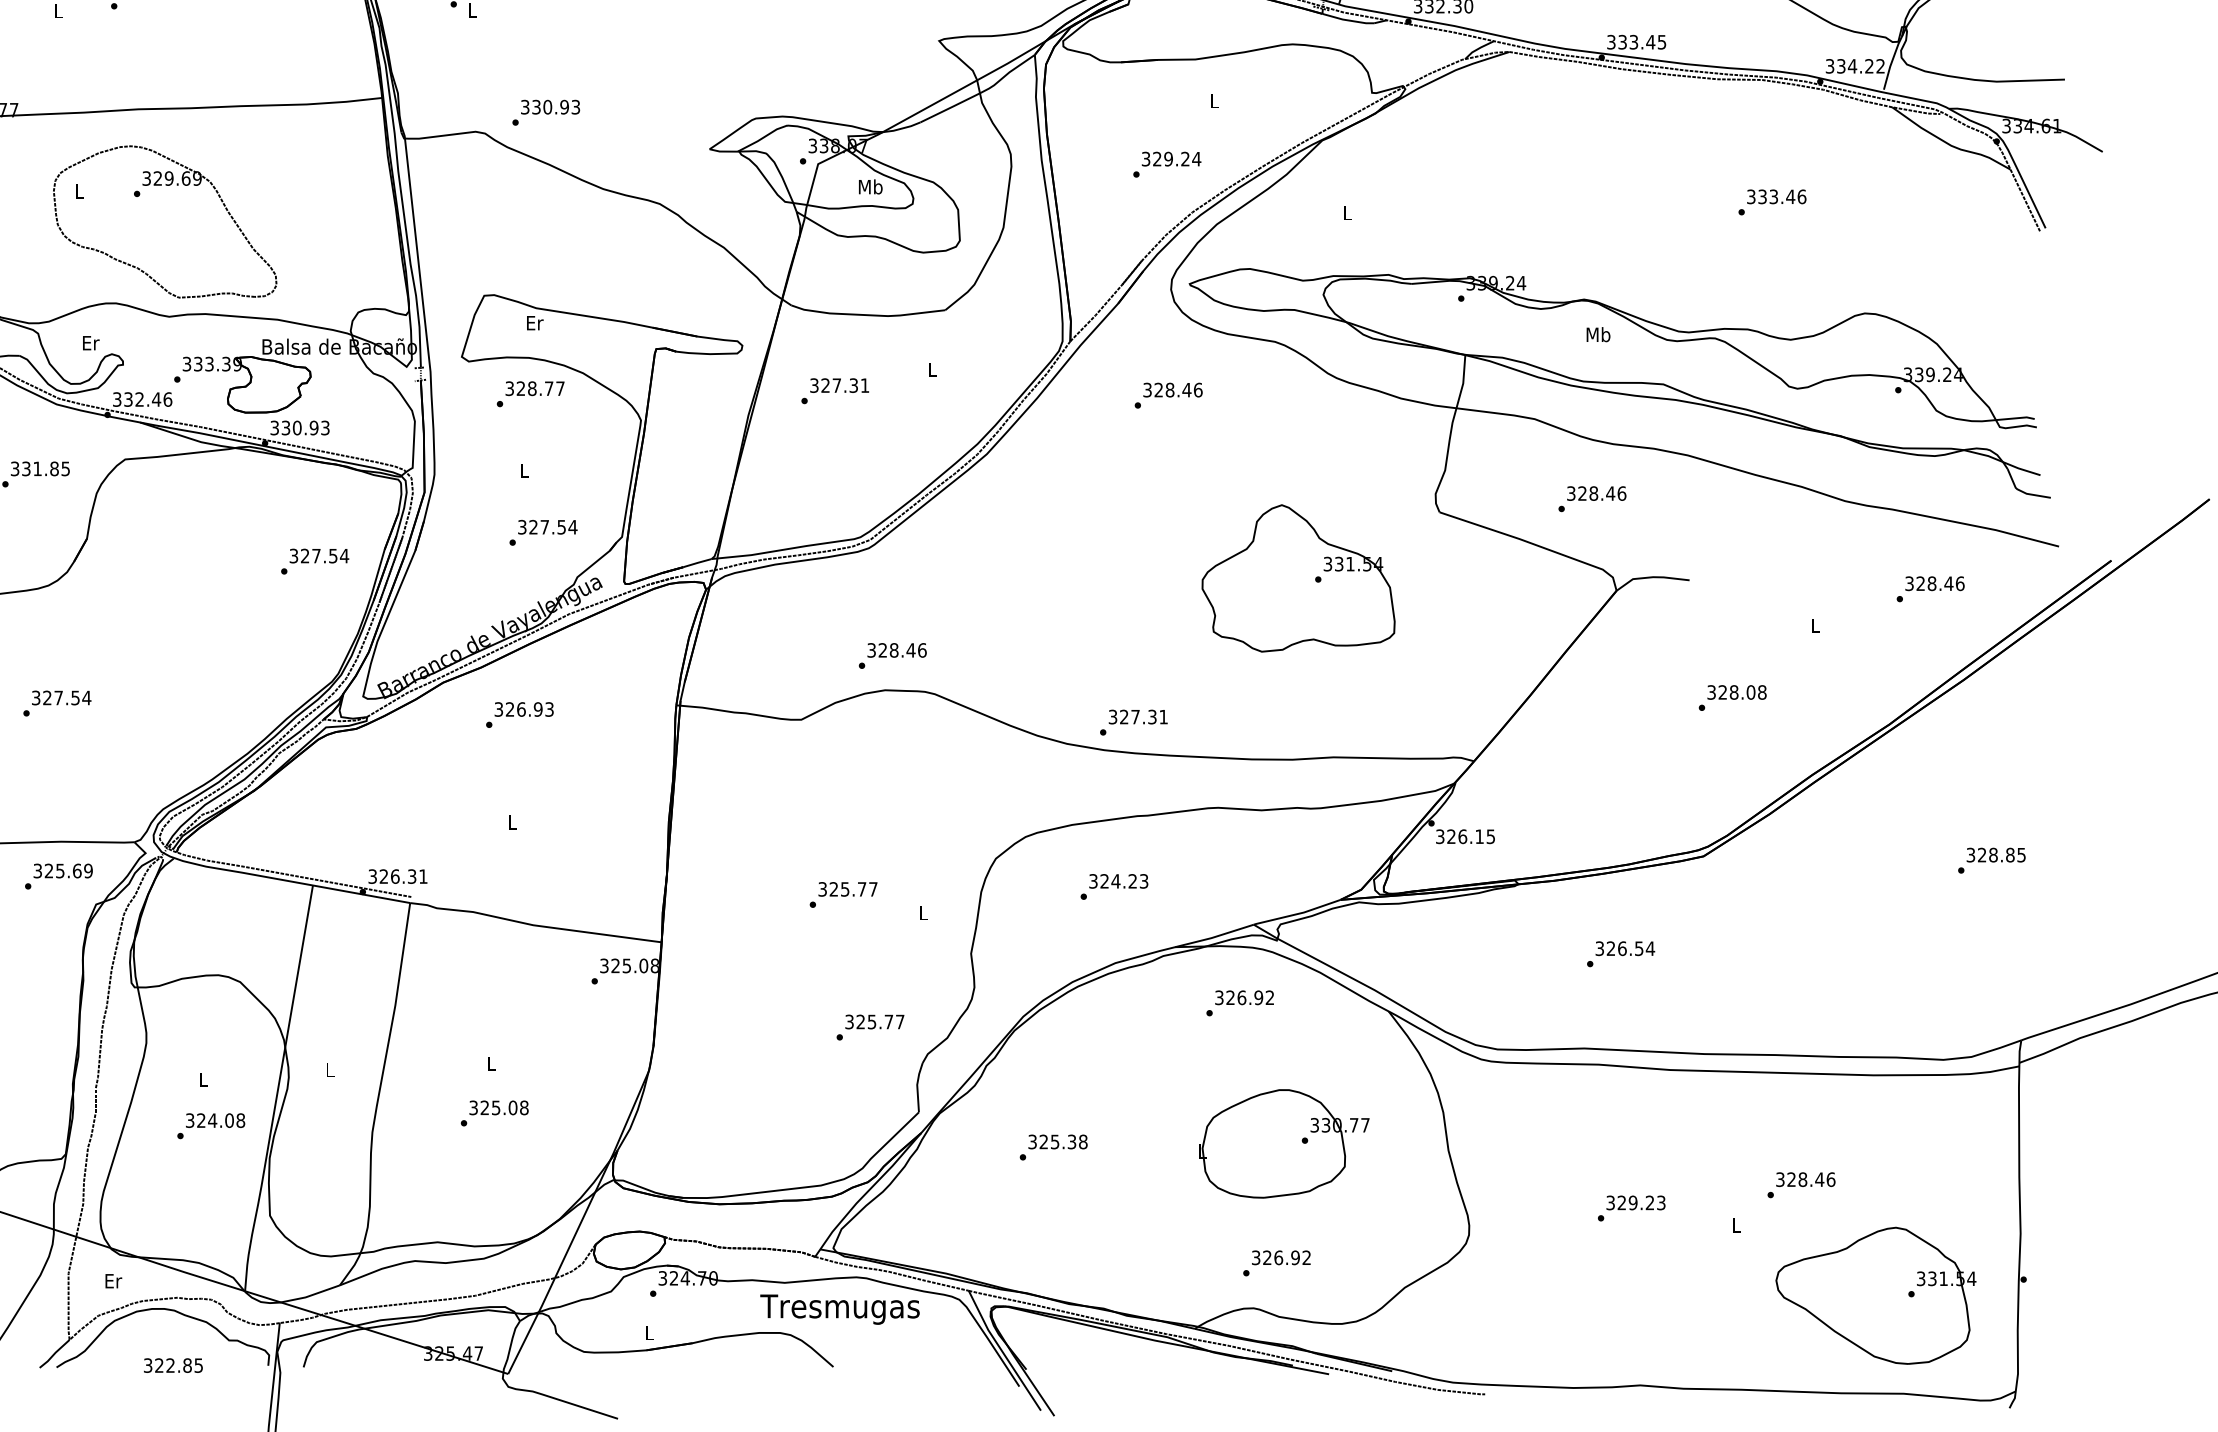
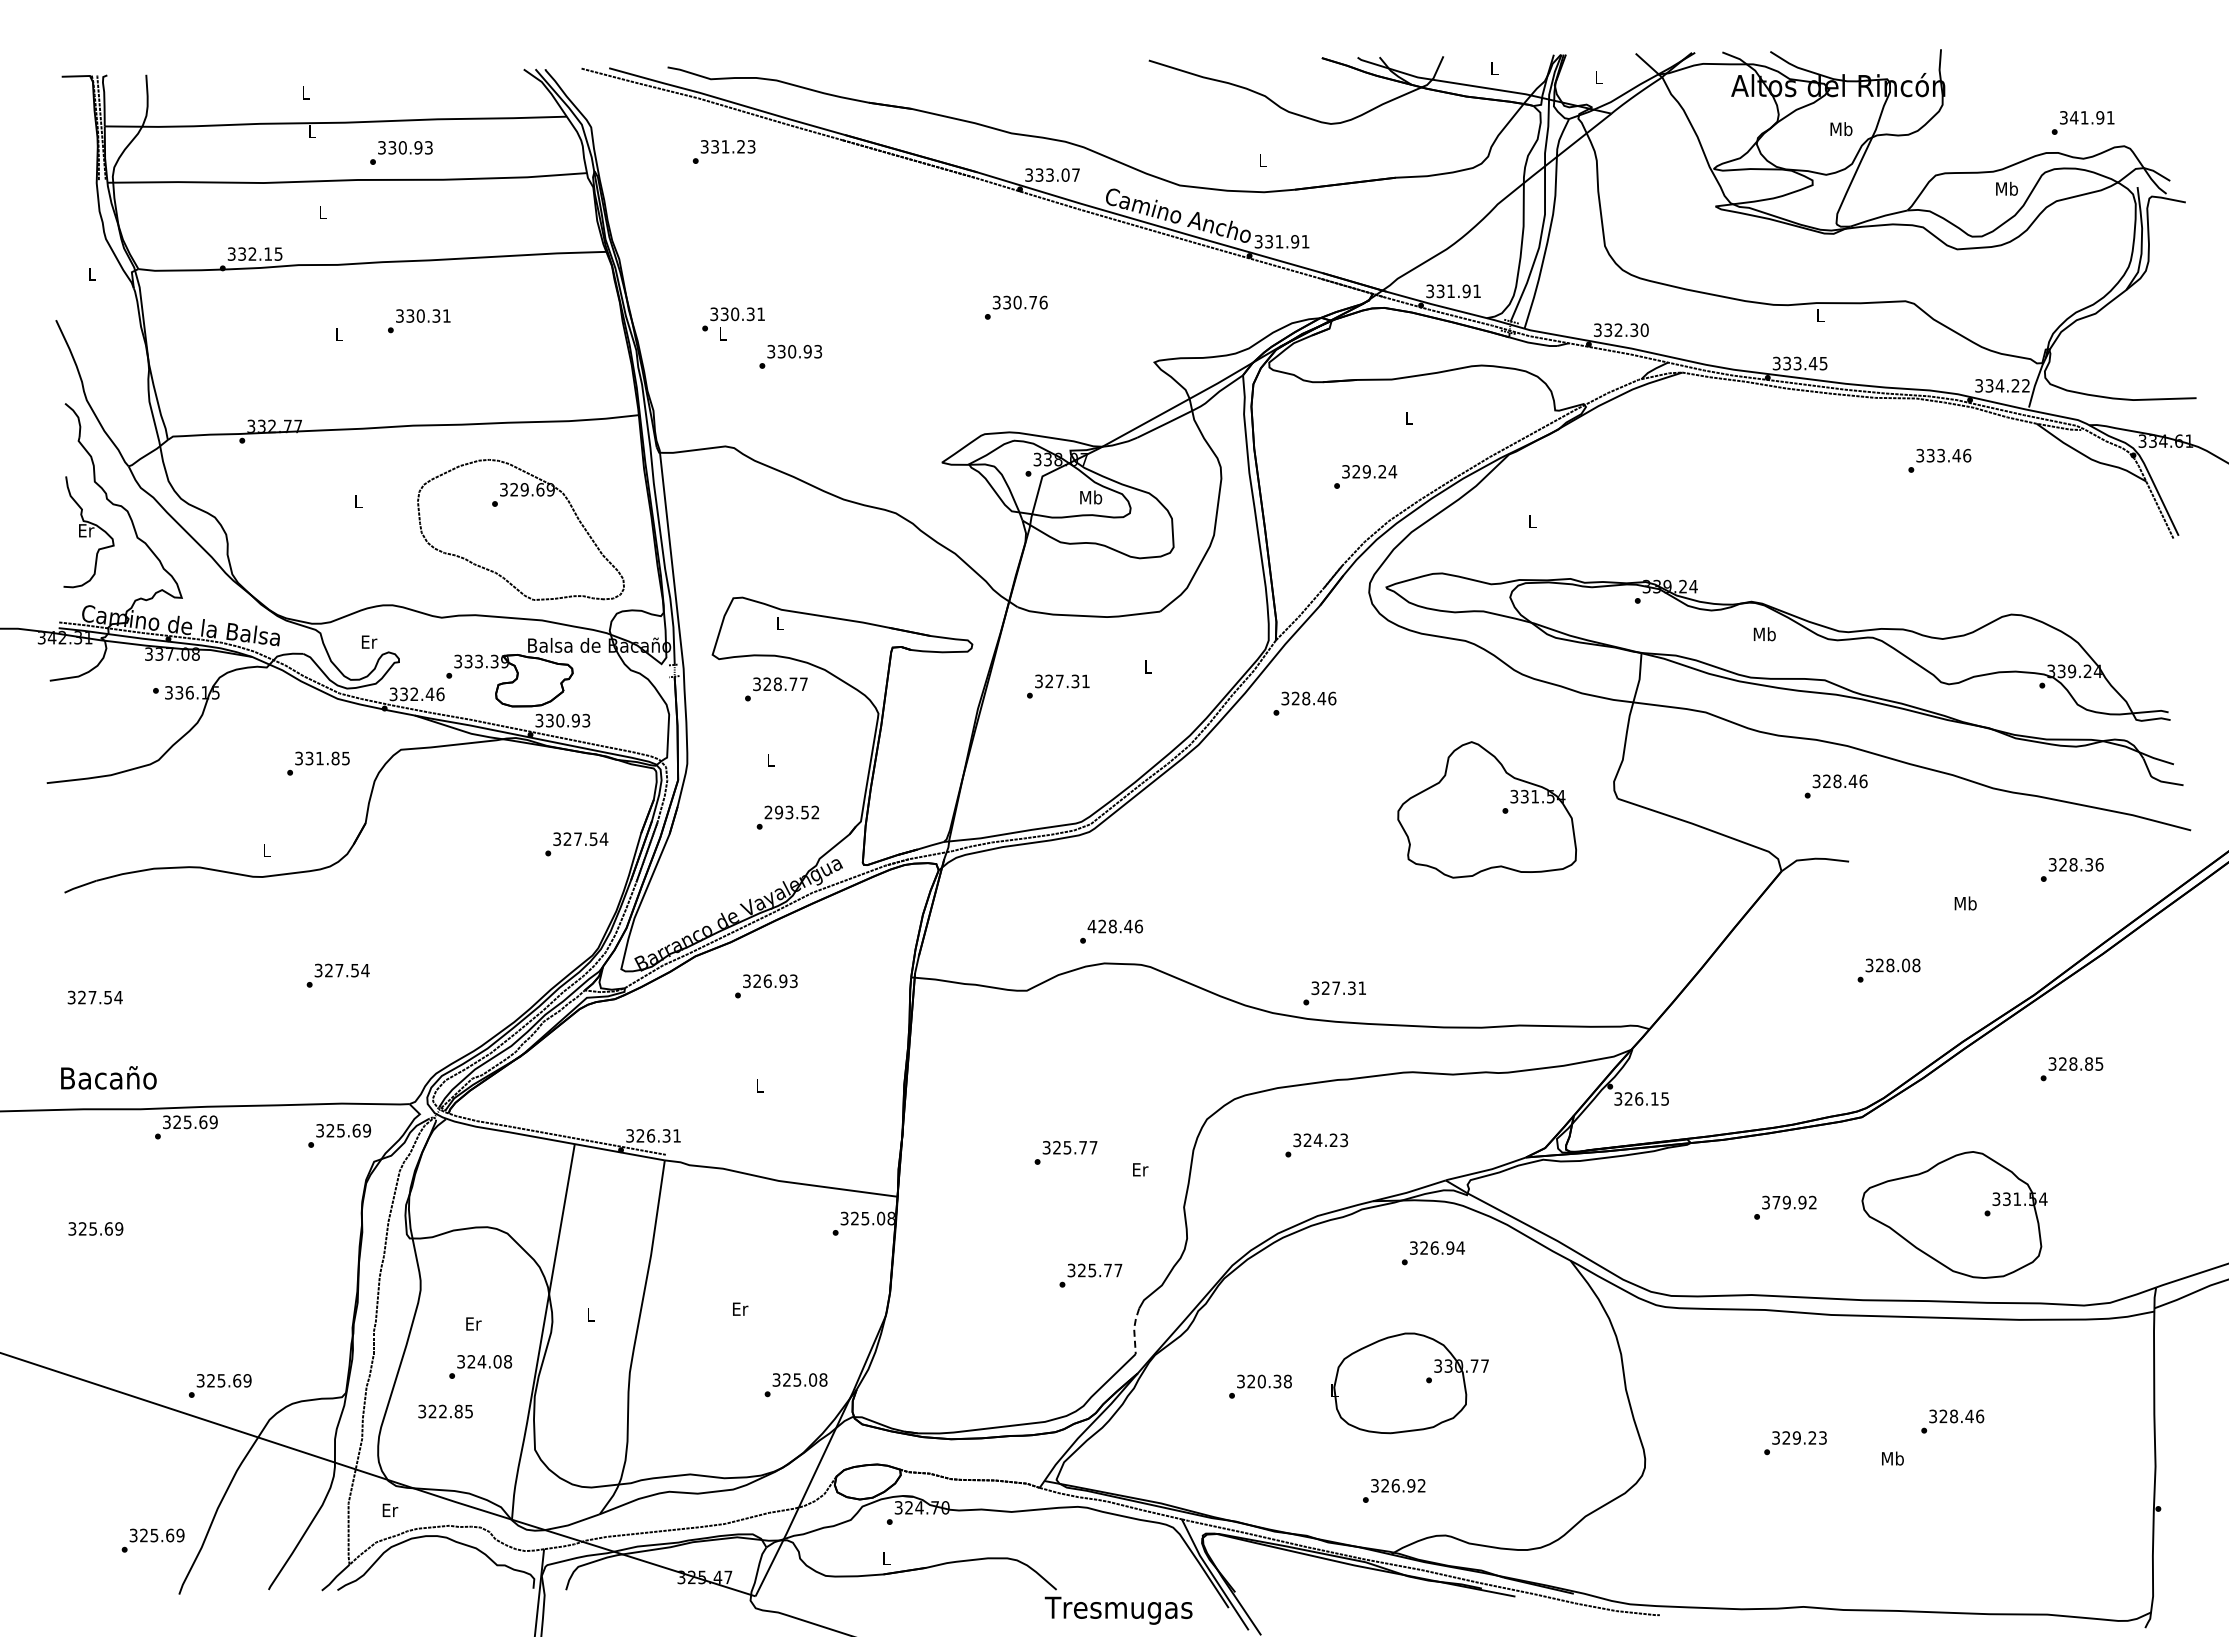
text: (545, 112) -> (790, 356), moved
part: (165, 185) -> (521, 496), moved
text: (1772, 202) -> (1939, 460), moved
text: (535, 323) -> (780, 623), Er -> L
text: (1168, 395) -> (1304, 703), moved
text: (1591, 499) -> (1835, 786), moved
text: (547, 527) -> (791, 812), 327.54 -> 293.52
part: (1297, 577) -> (1486, 809), moved
text: (1948, 583) -> (2088, 864), 328.46 -> 328.36
text: (1815, 625) -> (1965, 903), L -> Mb
text: (871, 650) -> (1091, 926), 328.46 -> 428.46
text: (1991, 861) -> (2071, 1069), moved
text: (924, 912) -> (1140, 1169), L -> Er
text: (1630, 948) -> (1794, 1202), 326.54 -> 379.92
text: (1269, 997) -> (1460, 1247), 326.92 -> 326.94
text: (491, 1063) -> (740, 1308), L -> Er
text: (203, 1079) -> (473, 1323), L -> Er
line: (917, 1085) -> (1134, 1329), solid -> dashed
text: (494, 1113) -> (795, 1385), moved
text: (1054, 1141) -> (1261, 1381), 325.38 -> 320.38
part: (1283, 1144) -> (1409, 1383), moved
text: (1736, 1225) -> (1892, 1458), L -> Mb
text: (1277, 1262) -> (1394, 1490), moved
part: (1875, 1295) -> (1954, 1214), moved
text: (839, 1309) -> (1118, 1610), moved
text: (173, 1365) -> (445, 1411), moved

